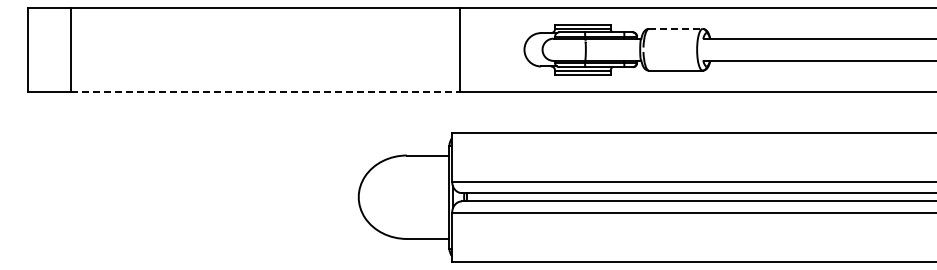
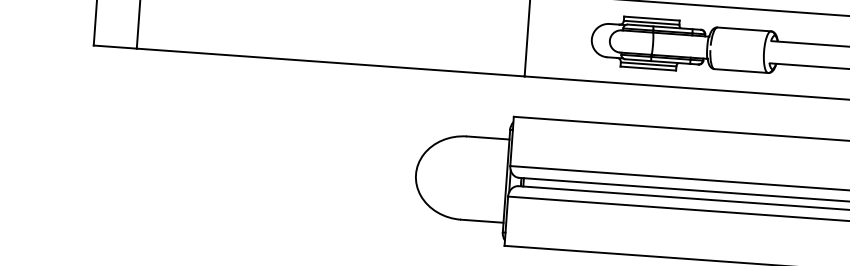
line: (675, 28) -> (744, 28), dashed -> solid
line: (266, 91) -> (331, 62), dashed -> solid

